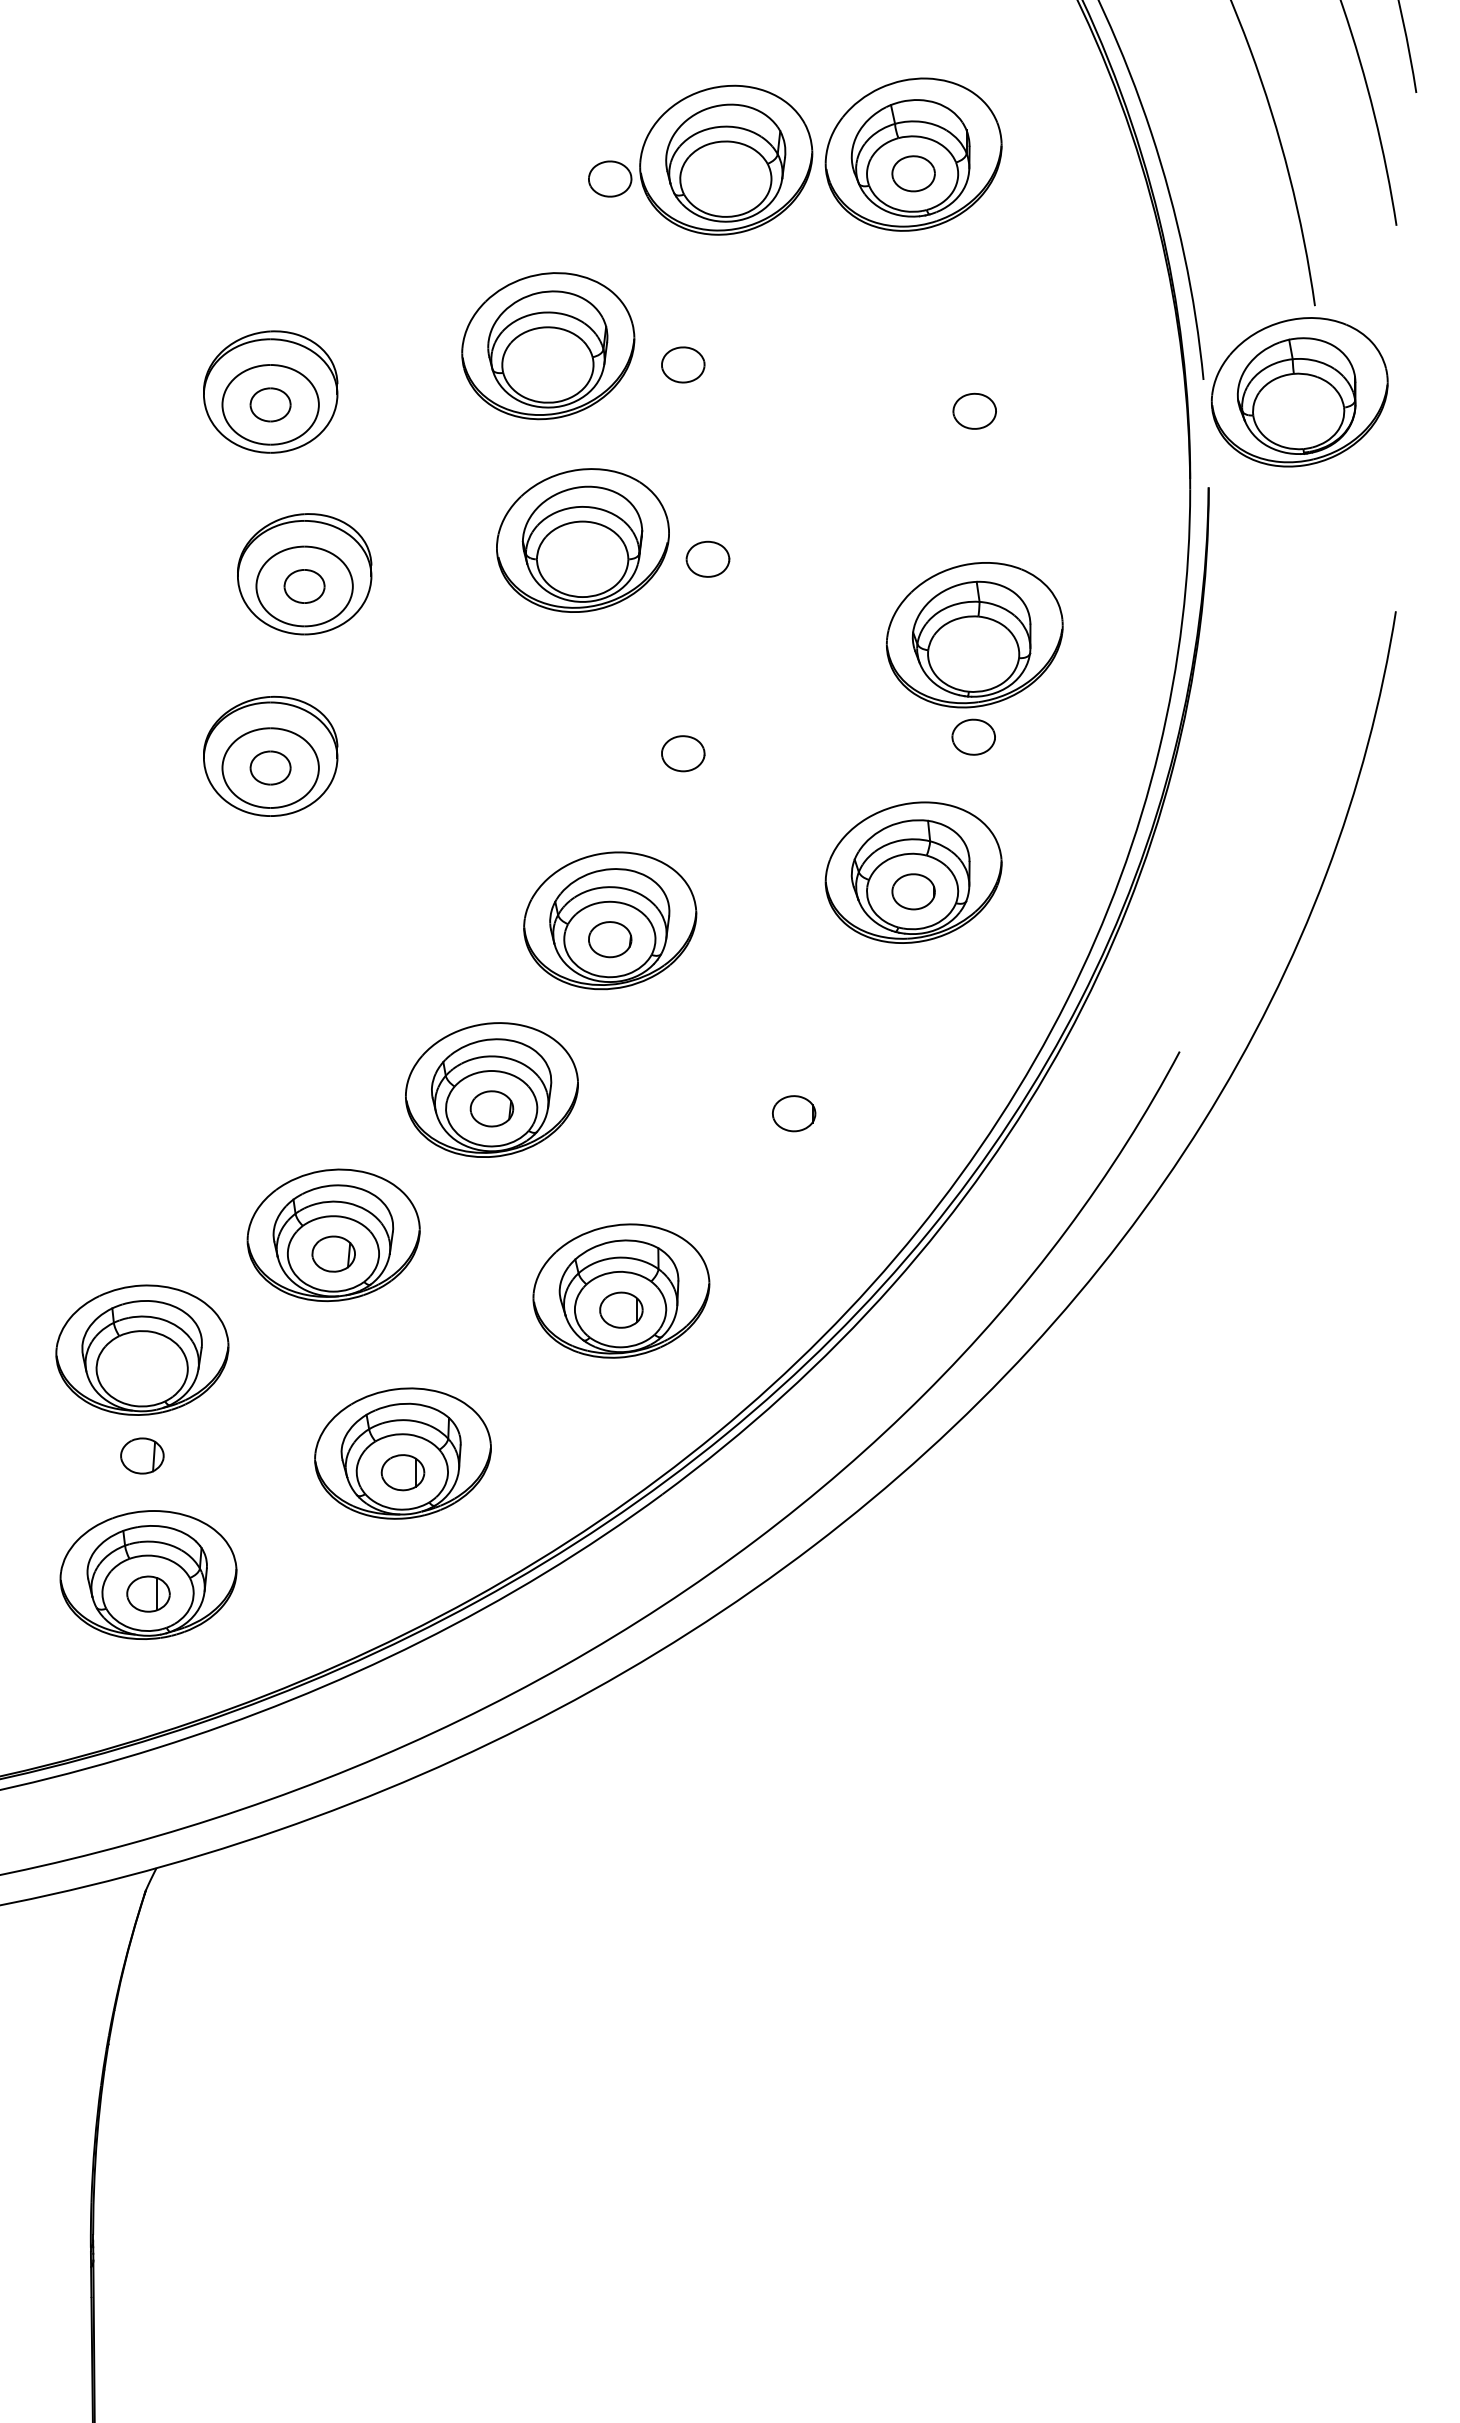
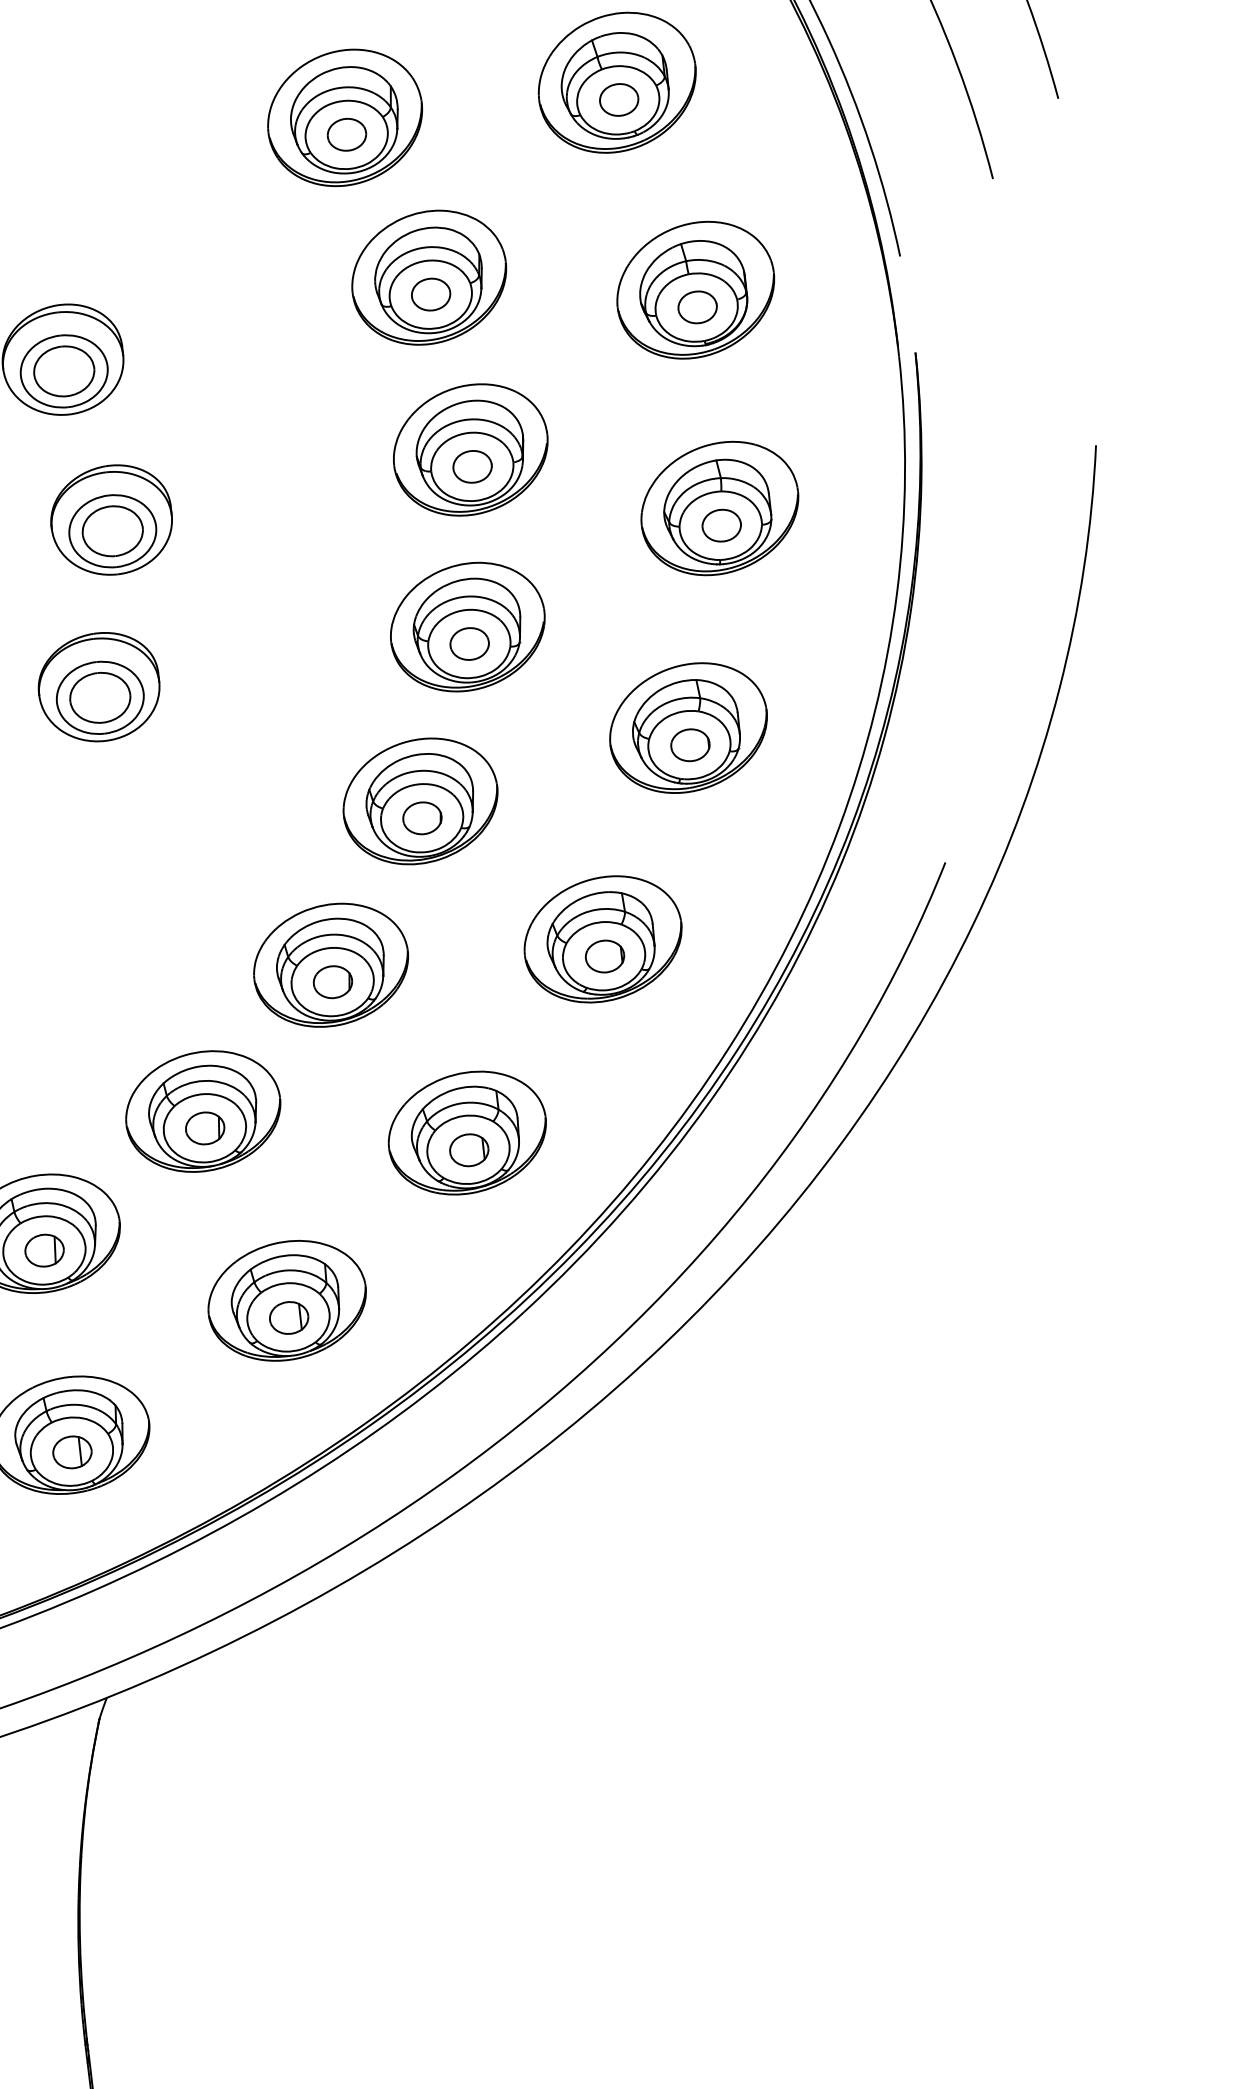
part: (726, 159) -> (345, 117), moved
part: (548, 346) -> (429, 278), moved
part: (1299, 392) -> (695, 290), moved
part: (270, 404) -> (64, 371), size x1.67
part: (582, 540) -> (470, 449), moved
part: (304, 586) -> (112, 531), size x1.67
part: (683, 734) -> (467, 626), added
part: (973, 736) -> (721, 525), moved
part: (270, 767) -> (100, 697), size x1.67
part: (793, 1094) -> (602, 939), added
part: (142, 1455) -> (44, 1250), moved

